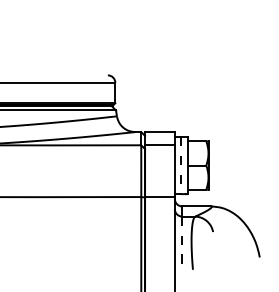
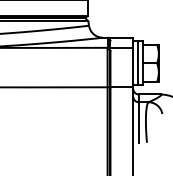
line: (180, 165) -> (137, 63), dashed -> solid
line: (182, 243) -> (139, 122), dashed -> solid

